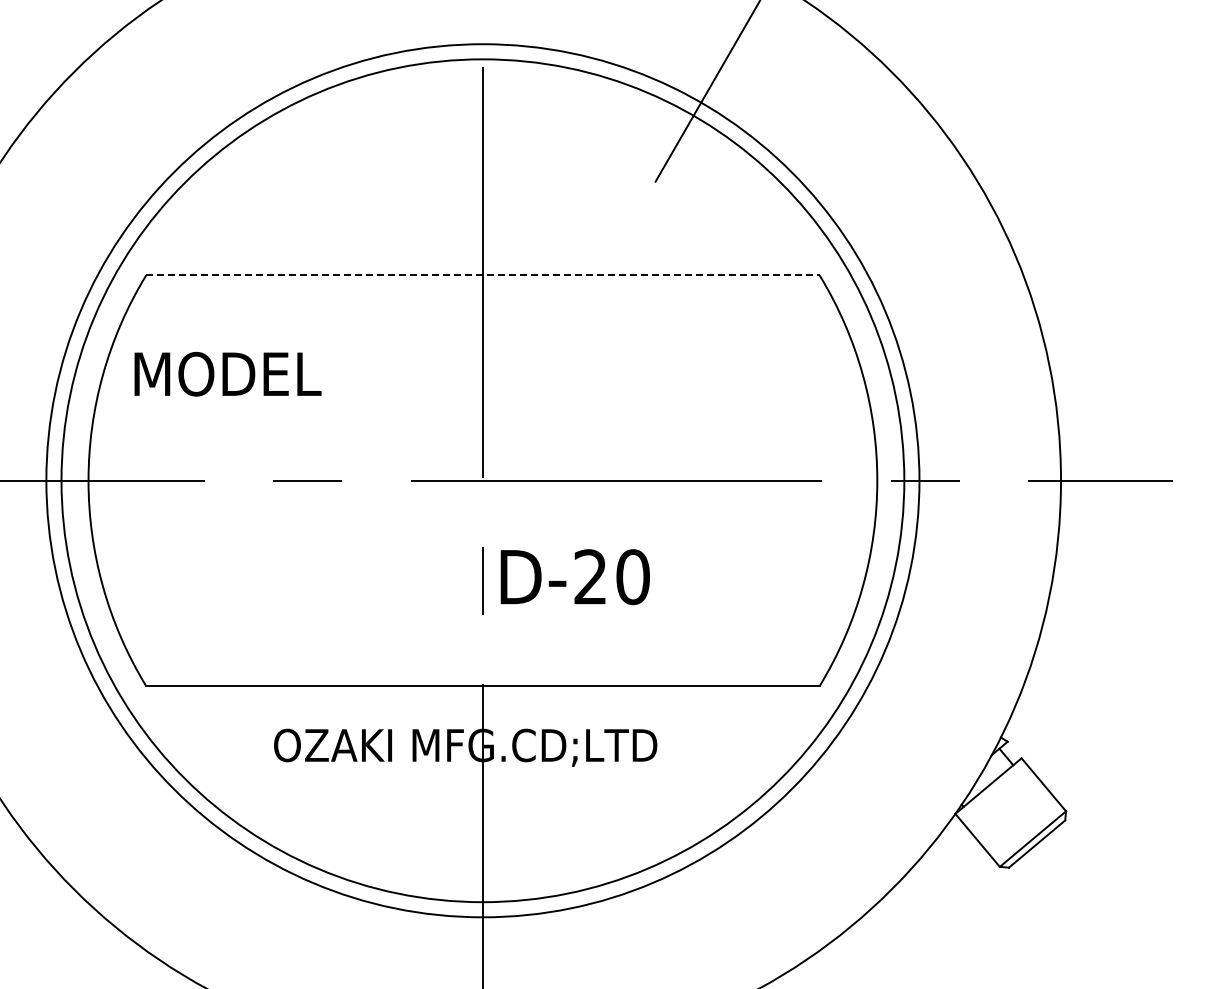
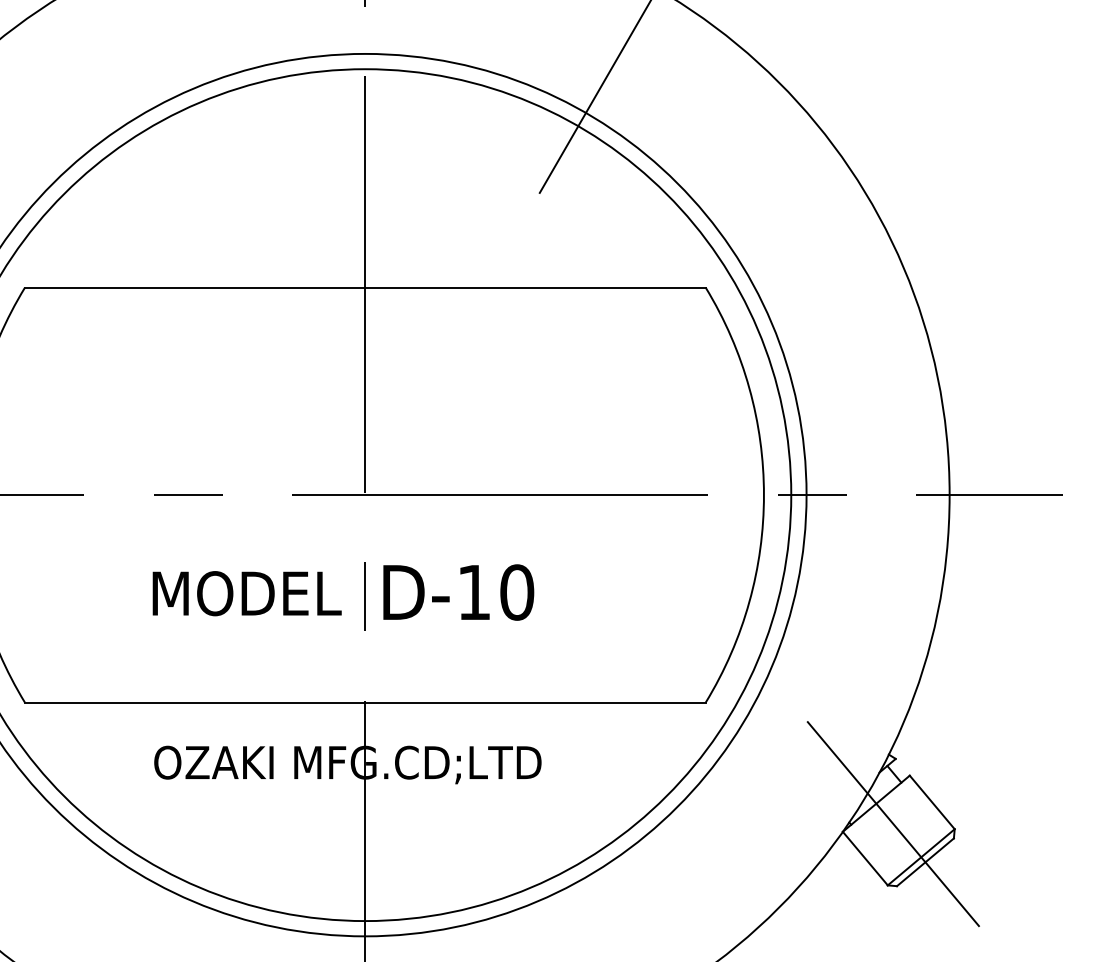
line: (482, 275) -> (364, 287), dashed -> solid
text: (227, 373) -> (246, 592), moved
text: (589, 576) -> (473, 591), D-20 -> D-10
line: (1005, 805) -> (893, 823), added

